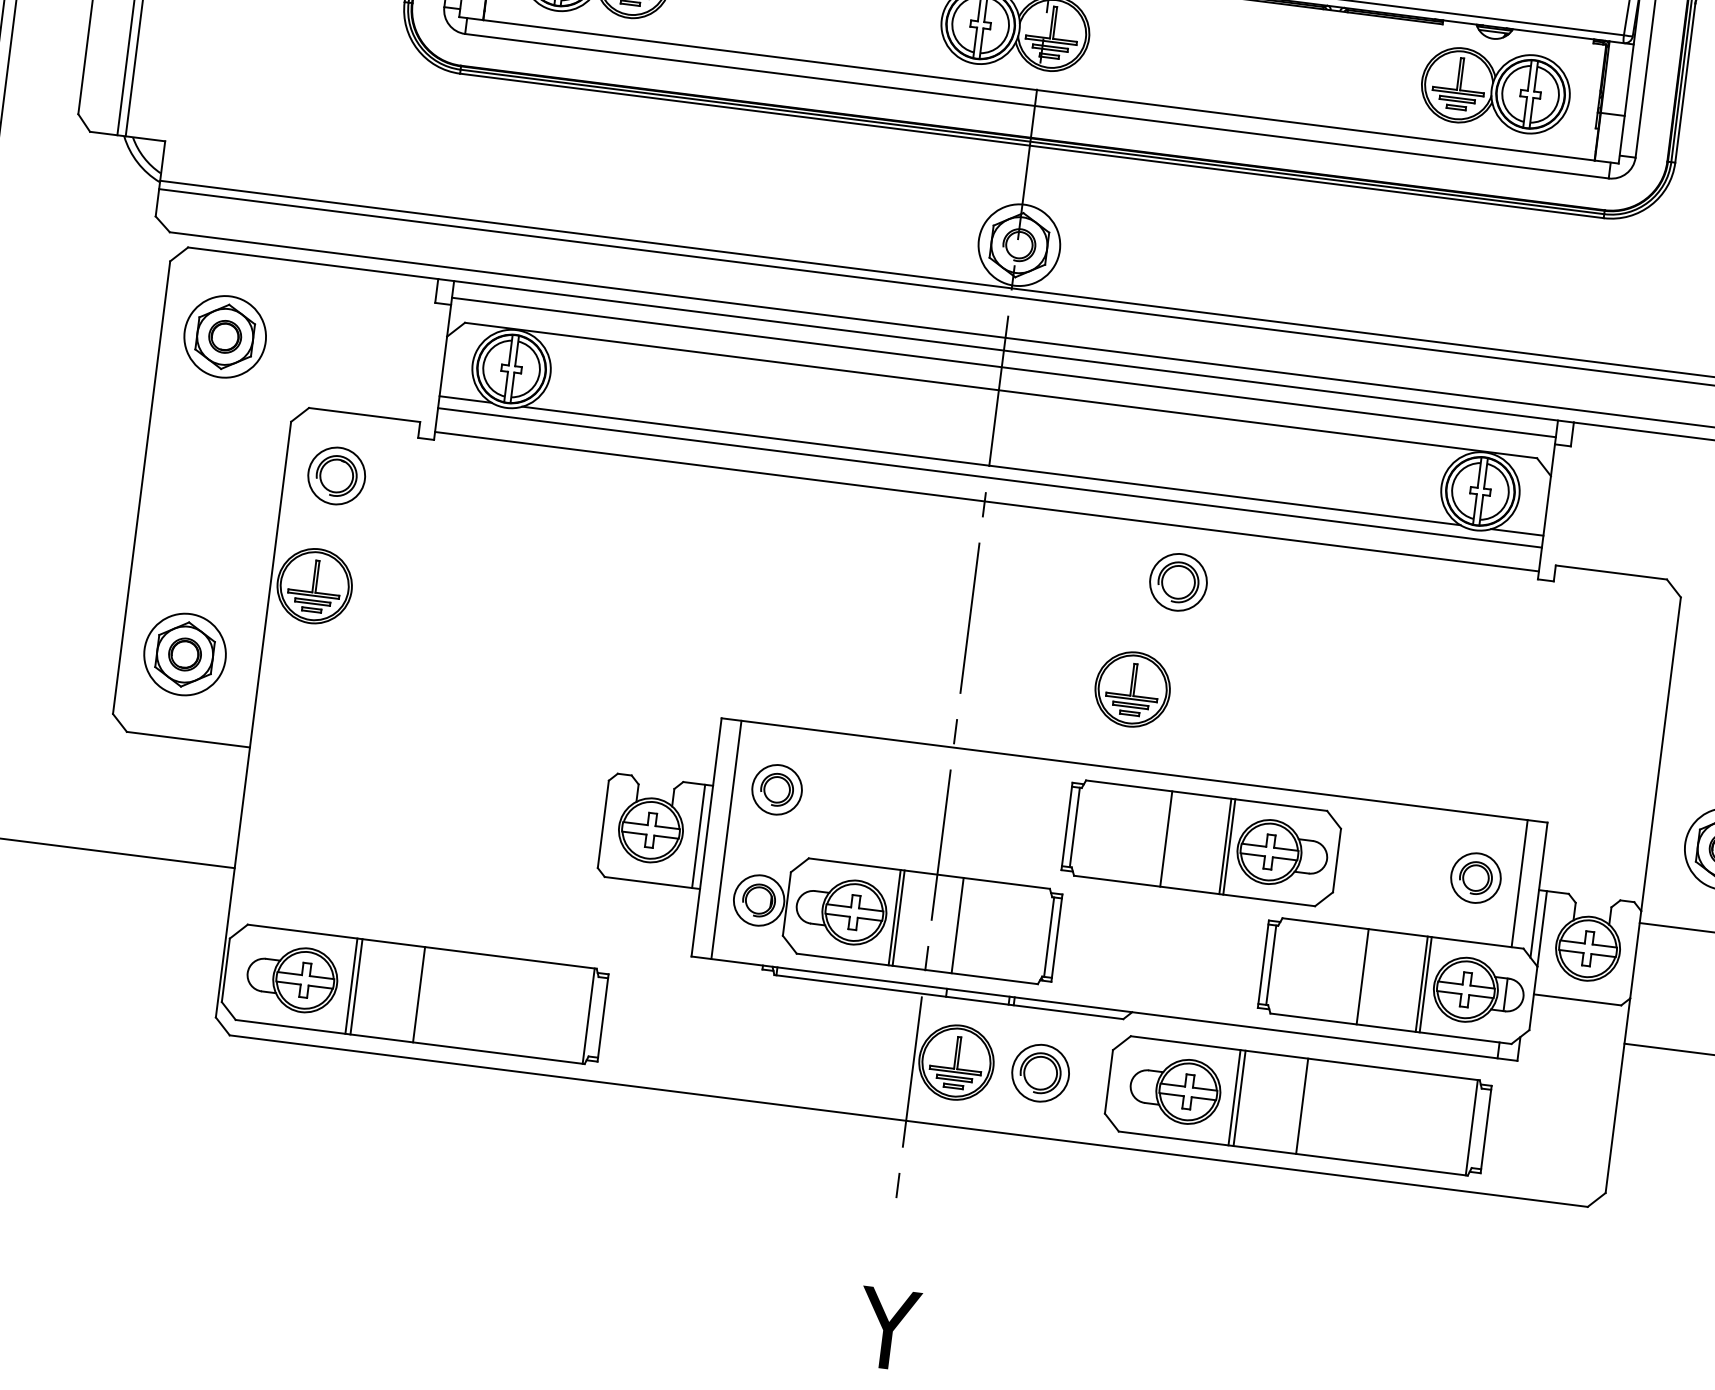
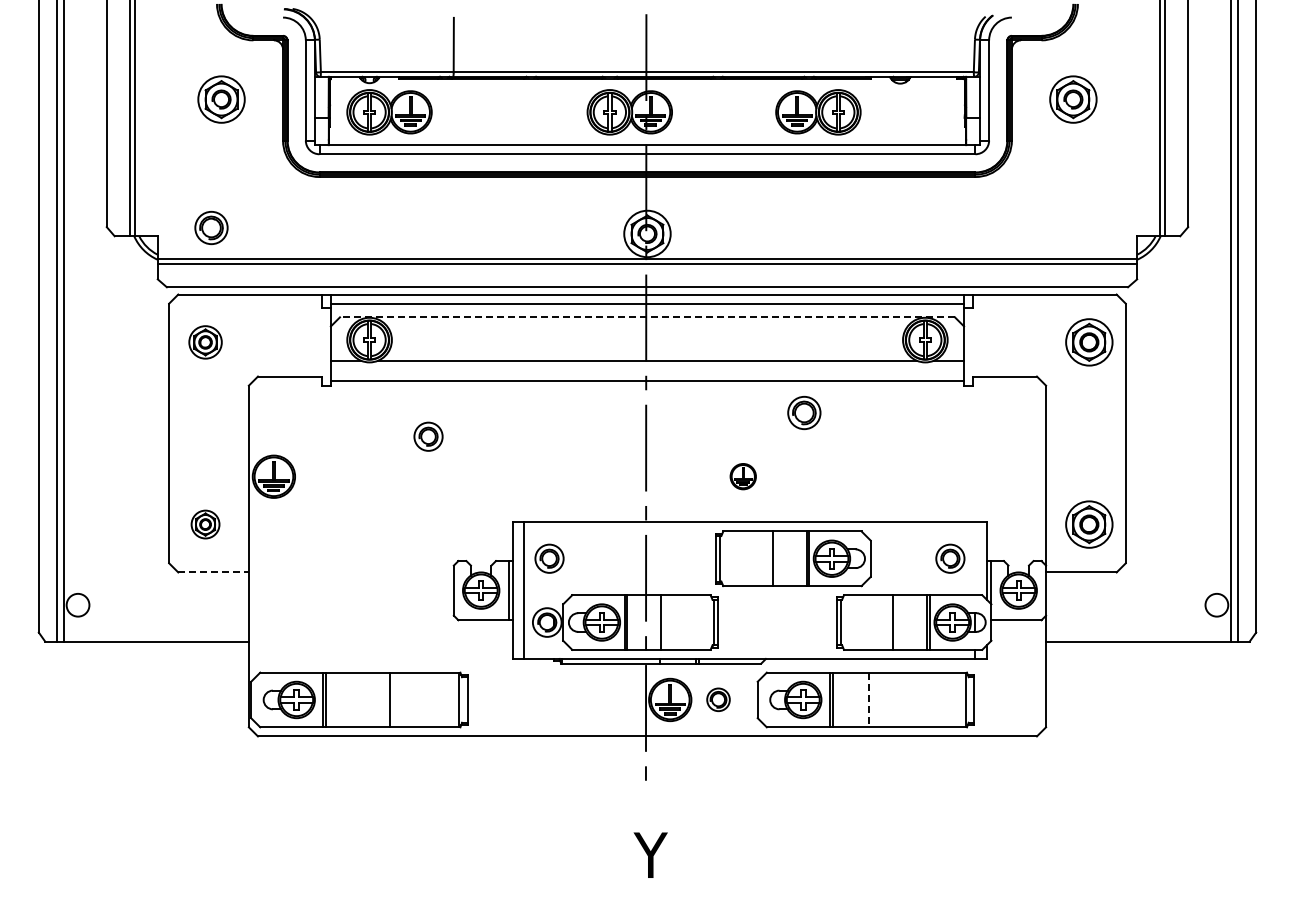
part: (1495, 90) -> (818, 112), moved
part: (224, 337) -> (205, 342), size x0.7
line: (999, 390) -> (646, 317), solid -> dashed
part: (336, 475) -> (211, 227), moved
line: (990, 477) -> (647, 367), removed
part: (593, 550) -> (428, 436), added
part: (1178, 581) -> (804, 412), moved
part: (184, 654) -> (205, 524), size x0.6
part: (1133, 689) -> (743, 476), size x0.6
line: (190, 739) -> (214, 572), solid -> dashed
line: (1519, 883) -> (975, 558), removed
line: (420, 993) -> (390, 699), moved
part: (1040, 1072) -> (718, 699), size x0.7
line: (1301, 1107) -> (868, 700), solid -> dashed

